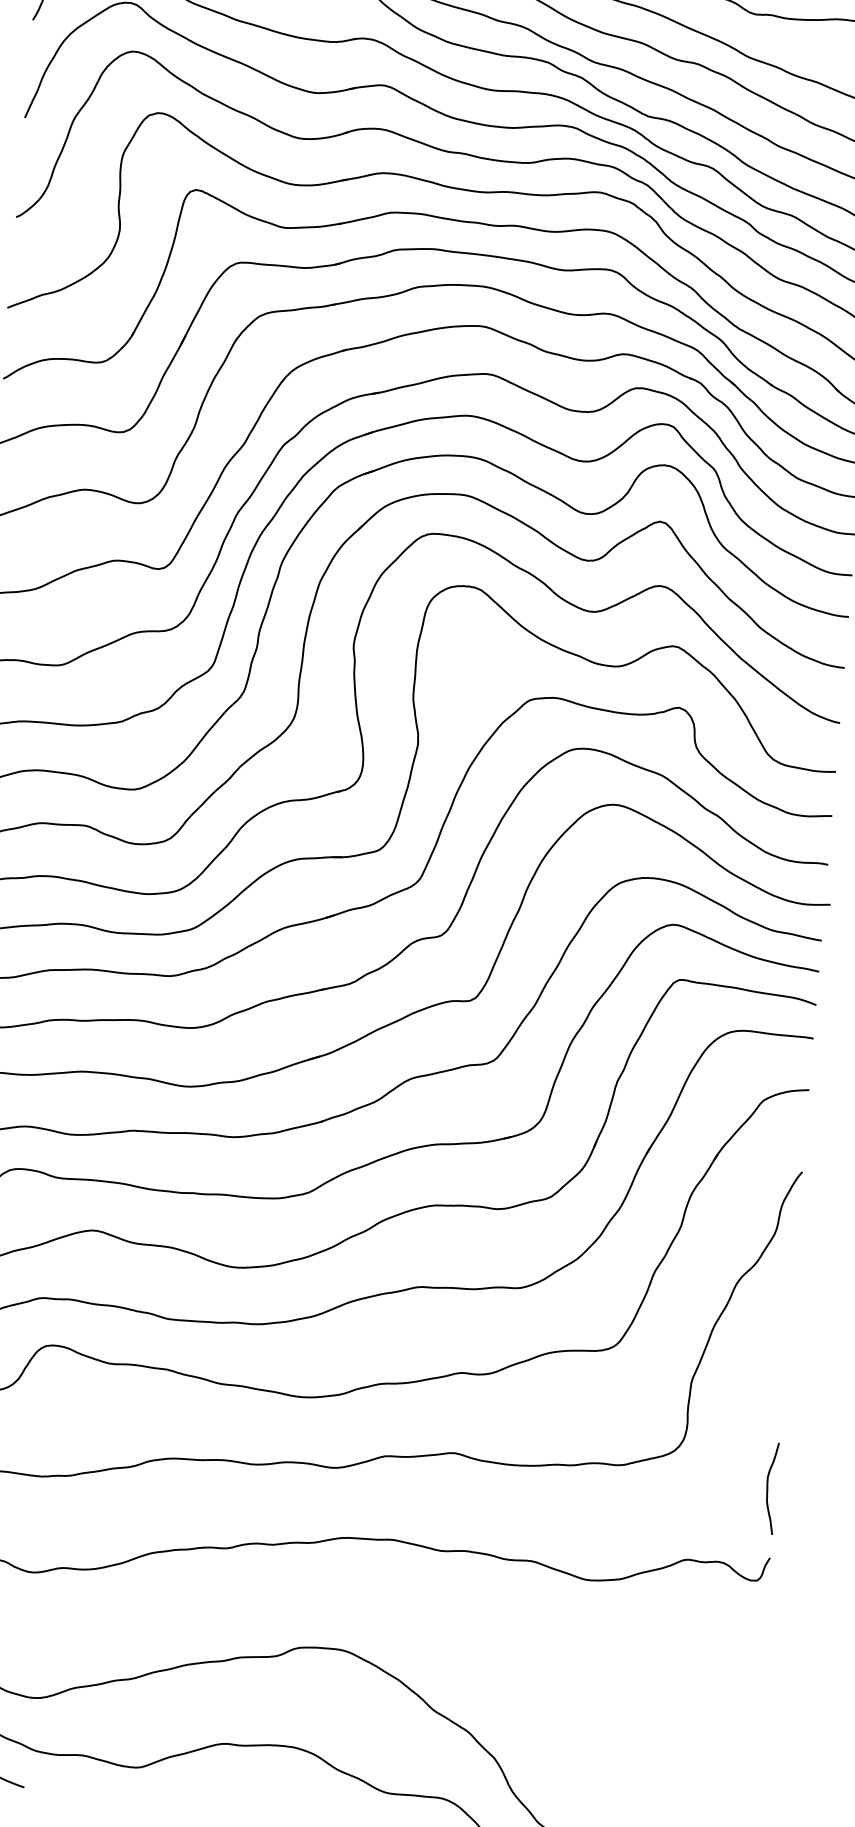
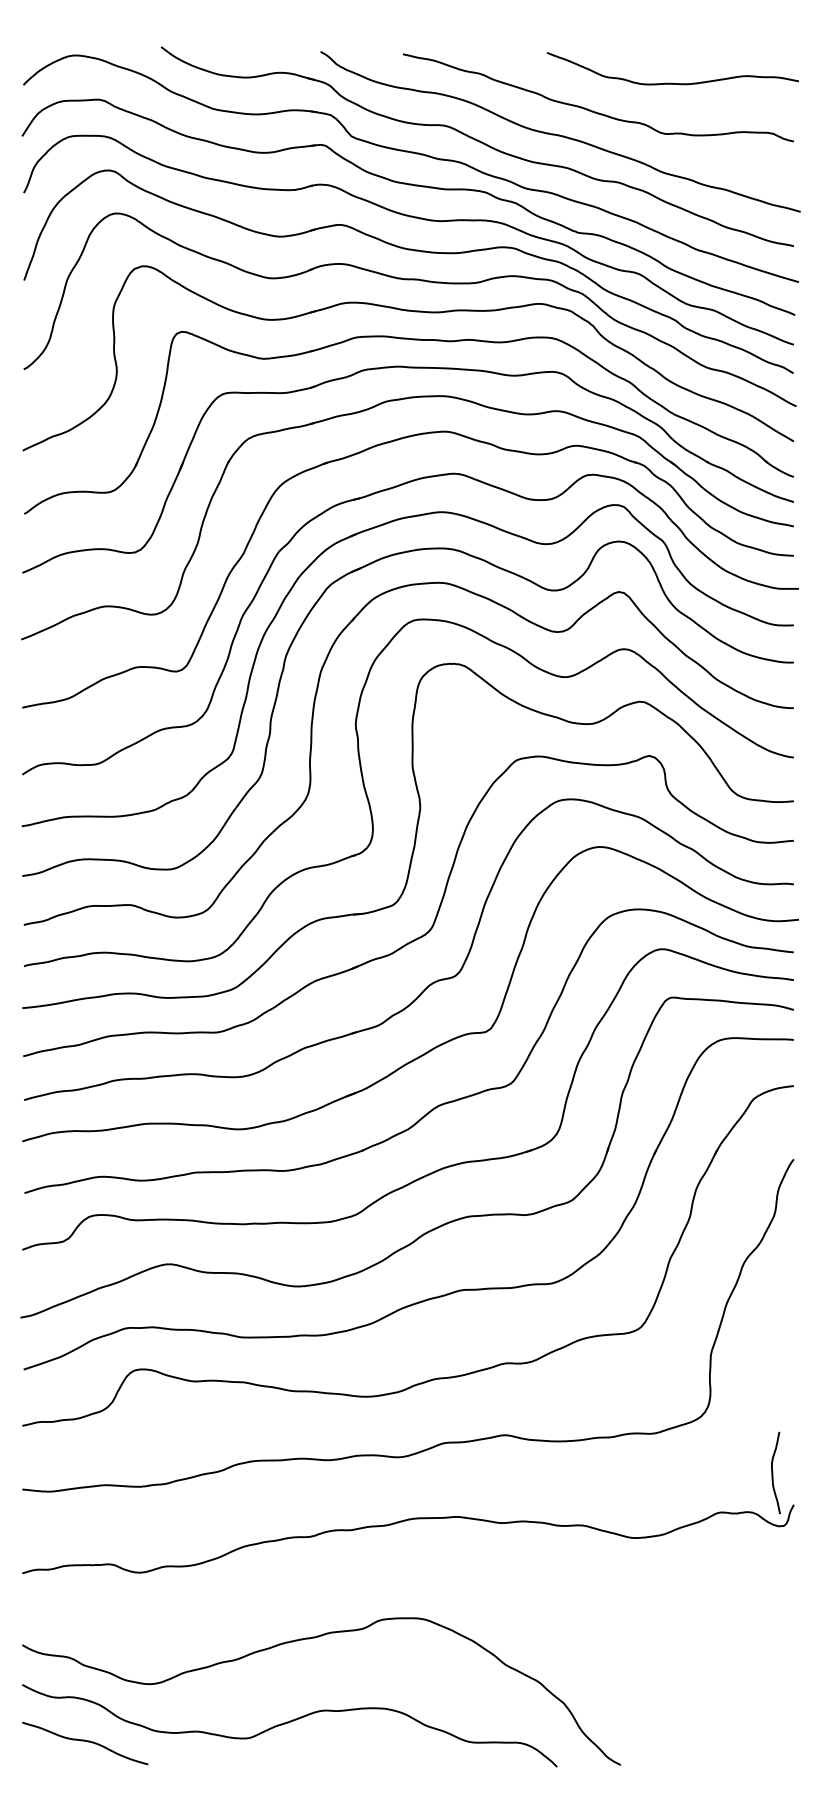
curve: (768, 1487) -> (773, 1472), moved

